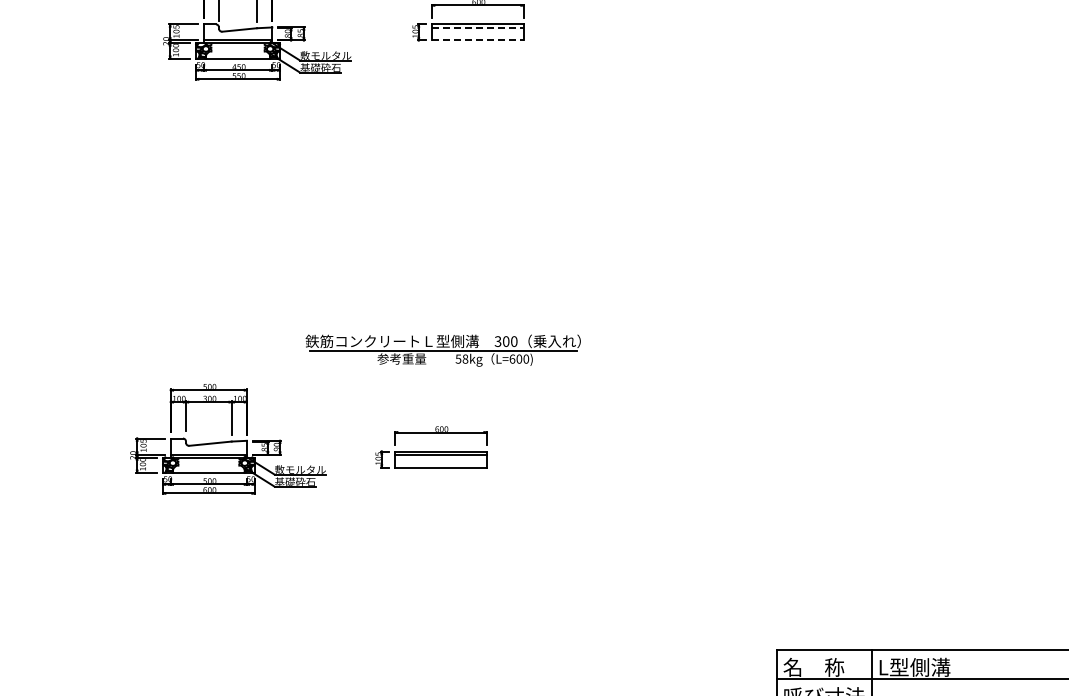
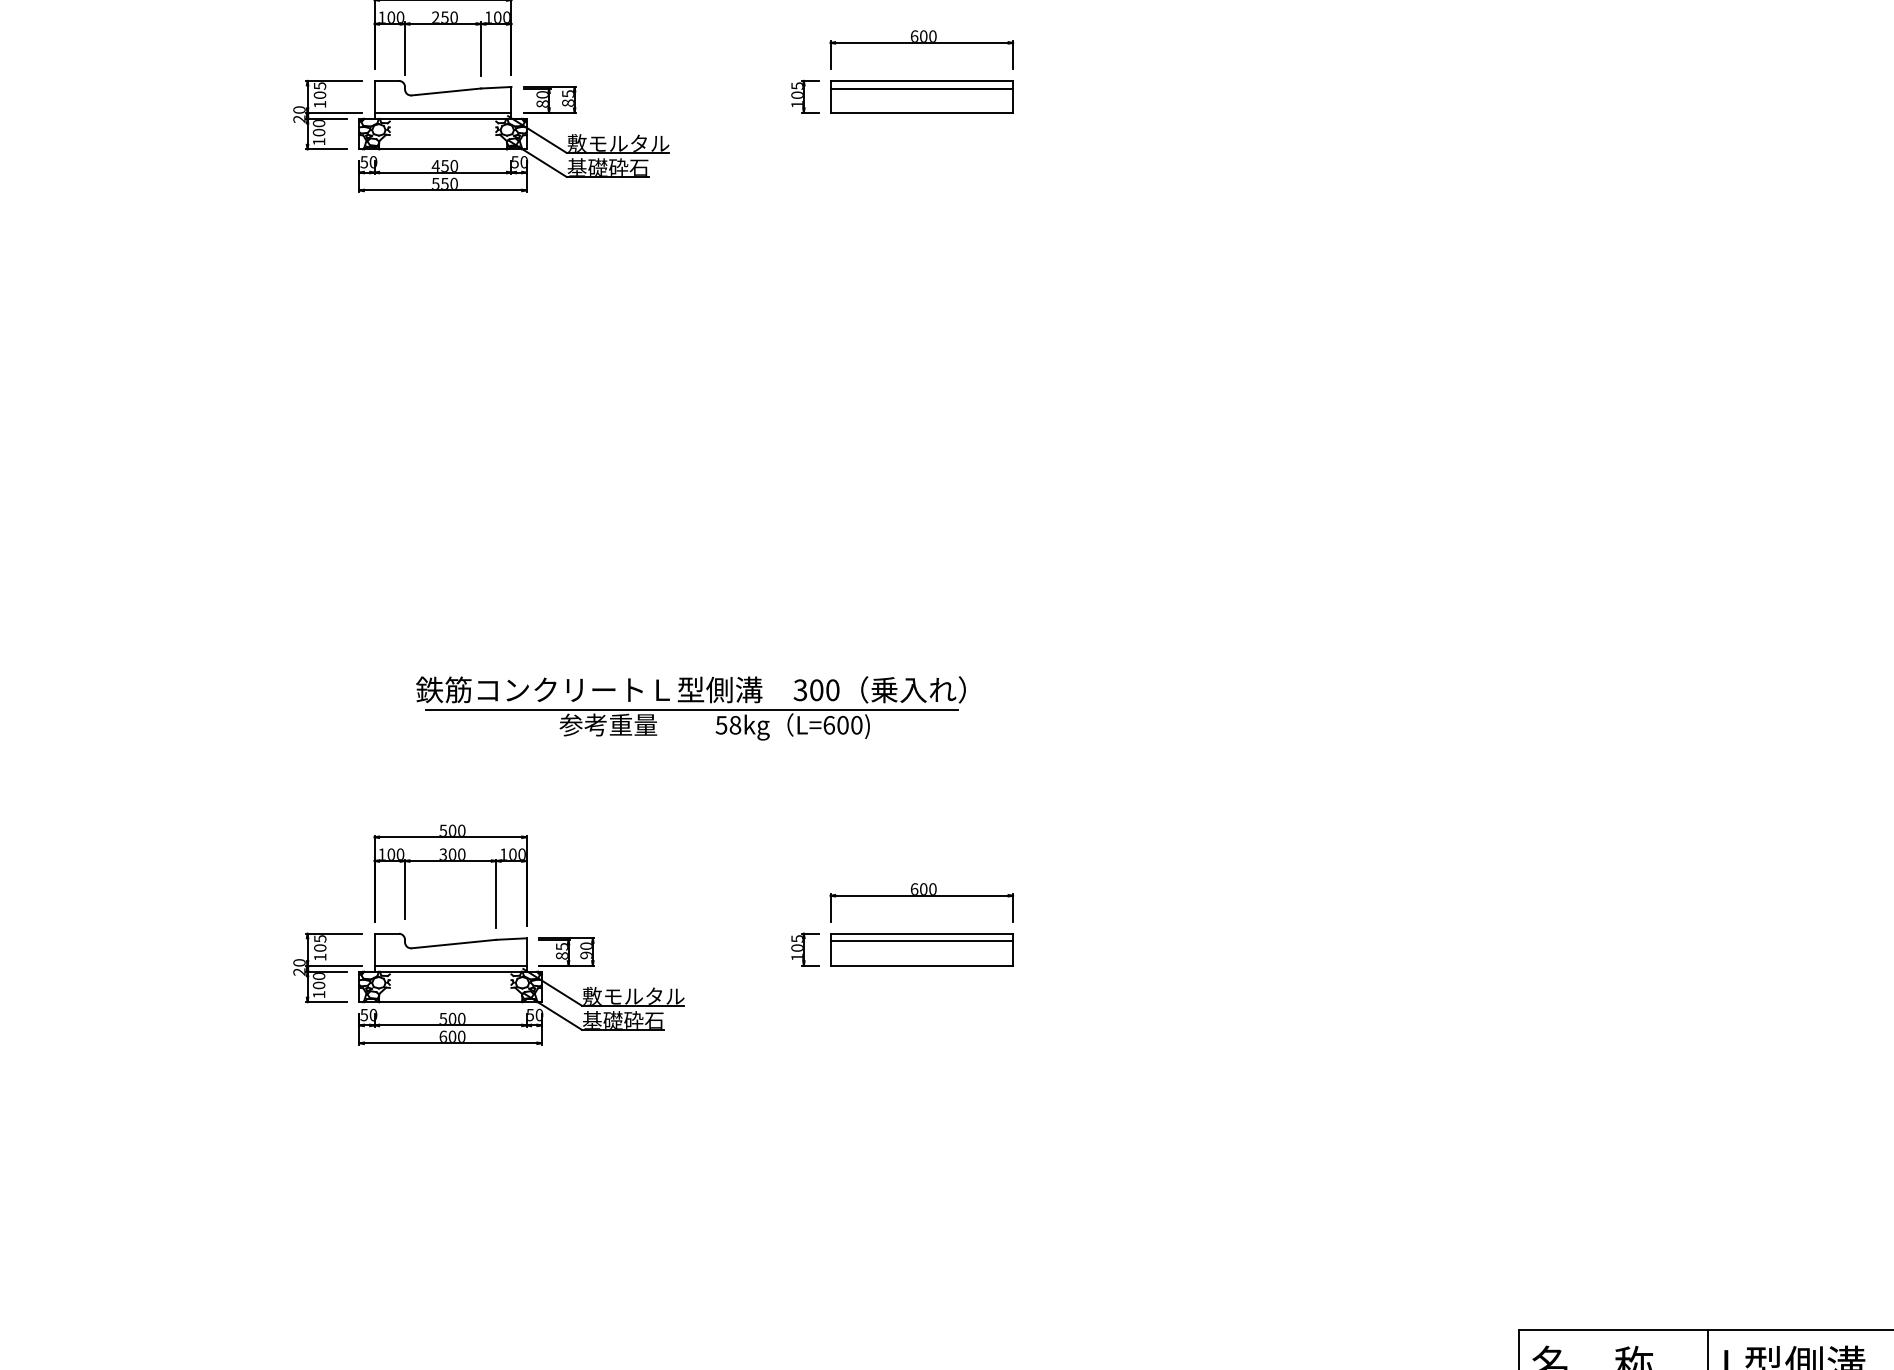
line: (477, 28) -> (921, 89), dashed -> solid
line: (477, 40) -> (921, 112), dashed -> solid
part: (442, 350) -> (689, 708), moved
part: (228, 439) -> (489, 935), moved
part: (431, 447) -> (903, 925), moved

